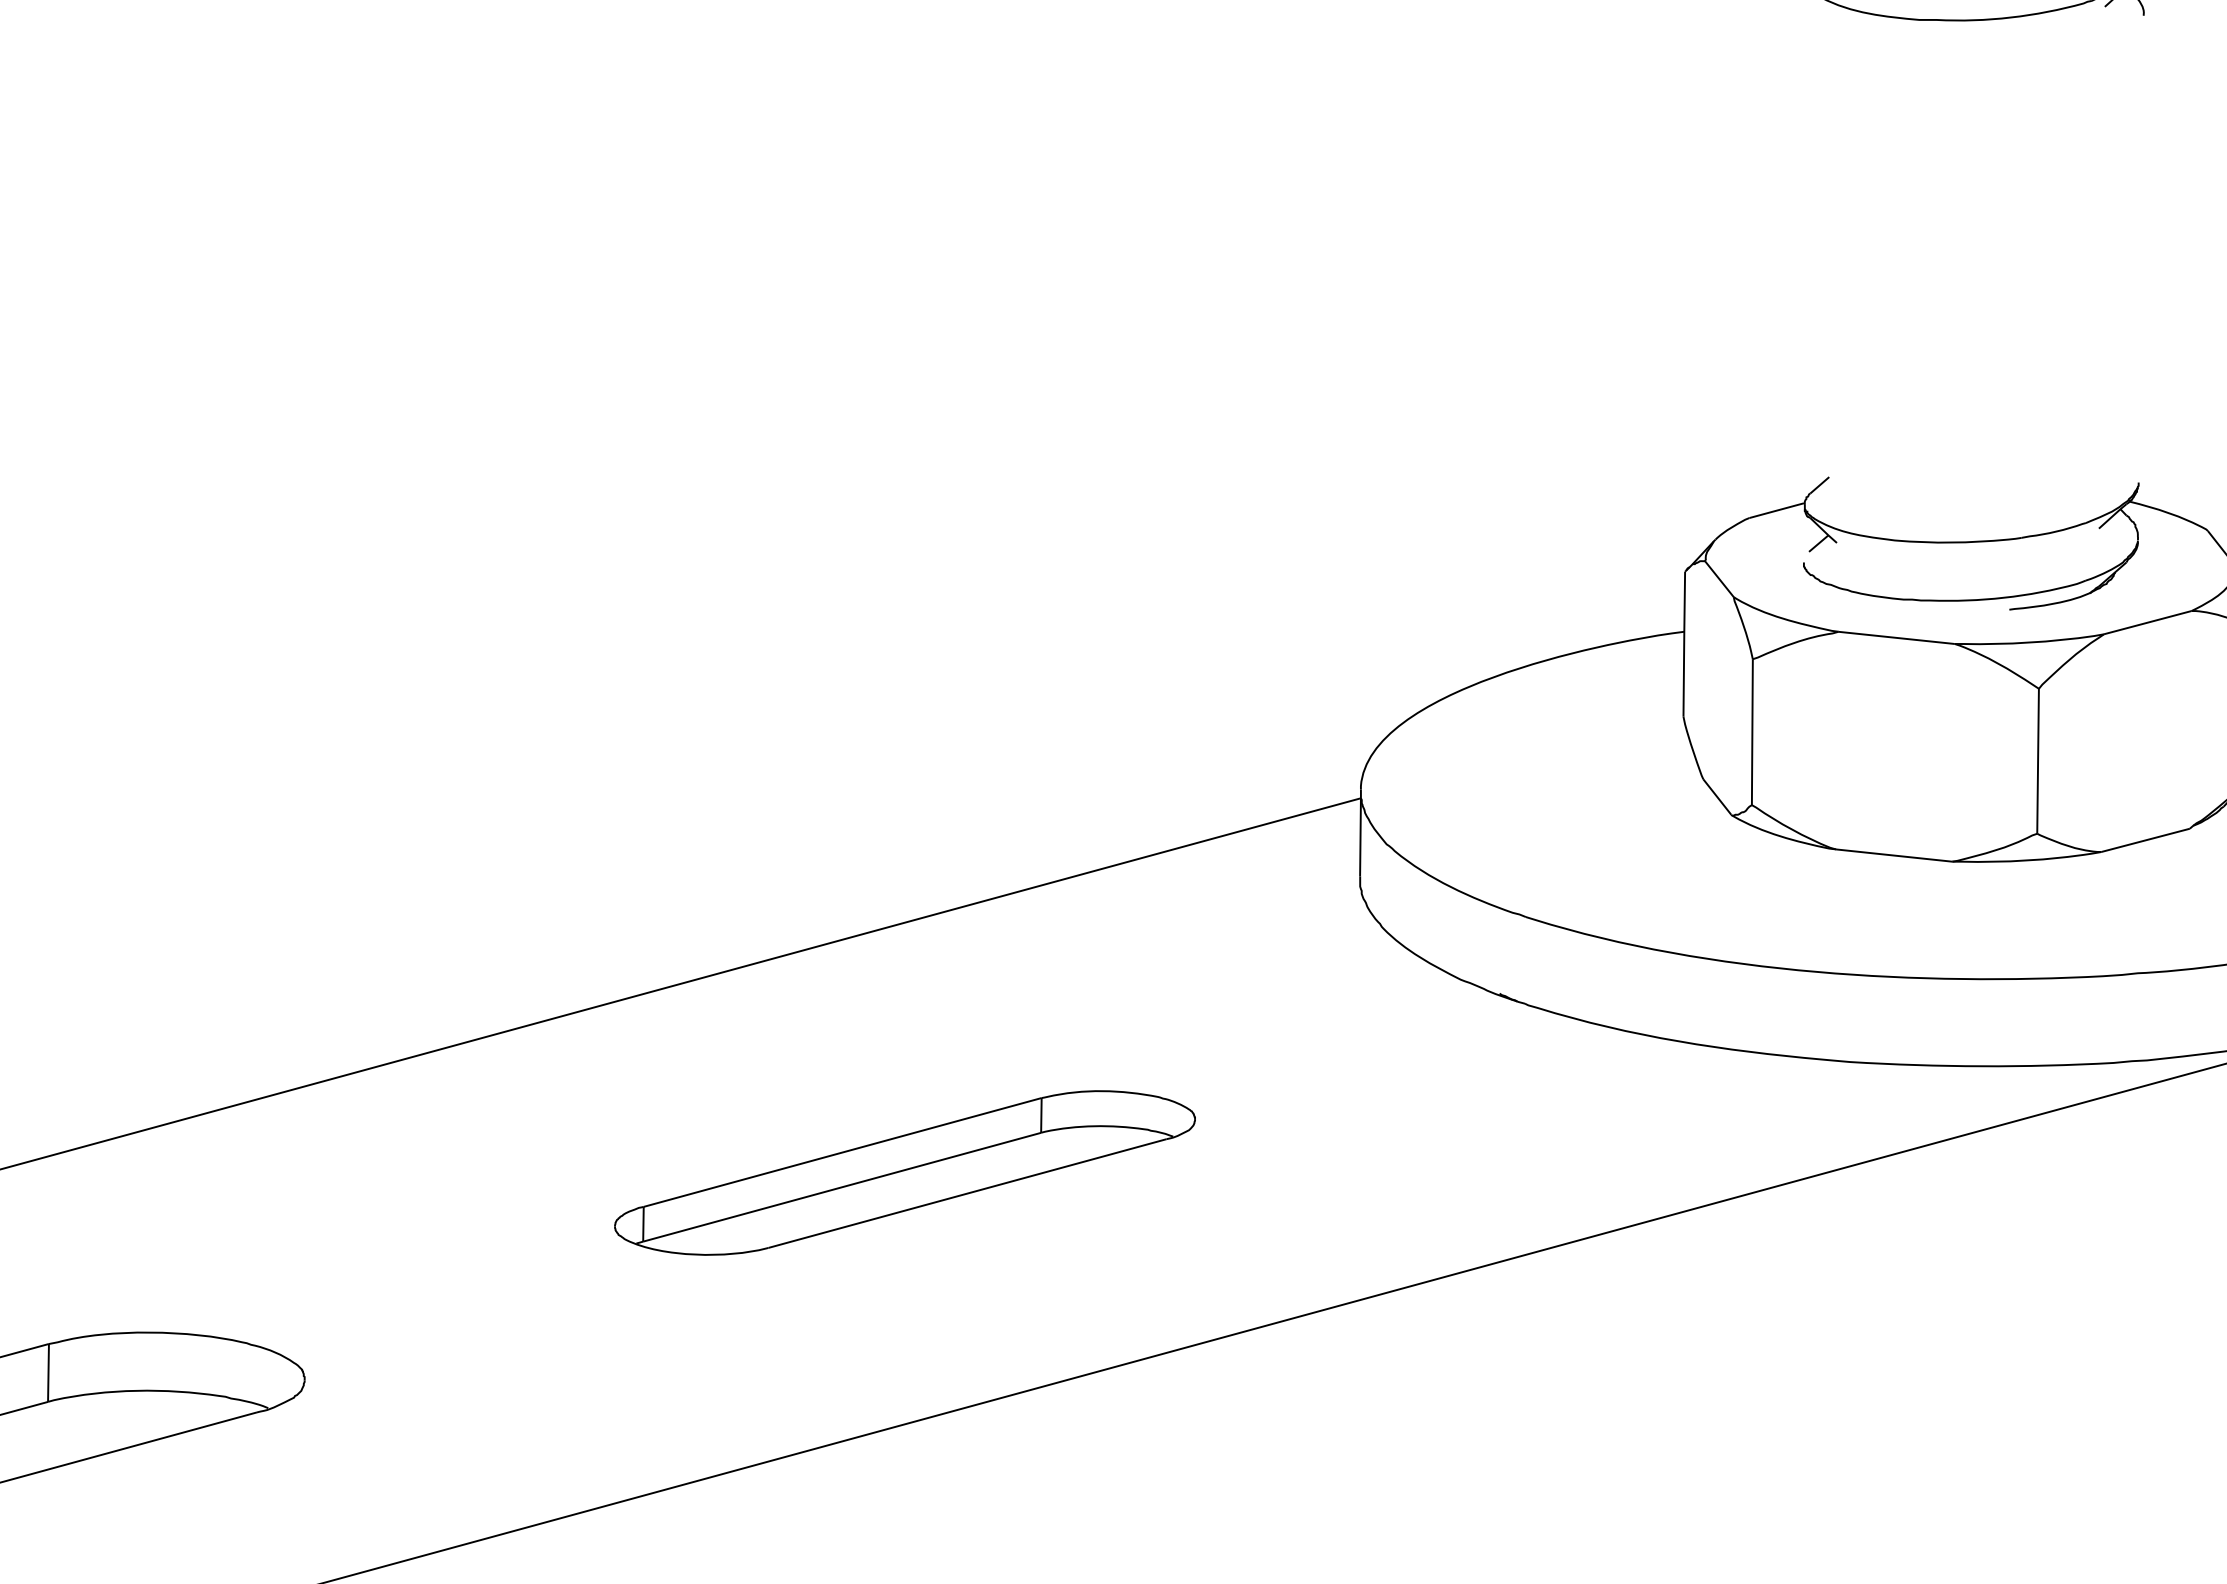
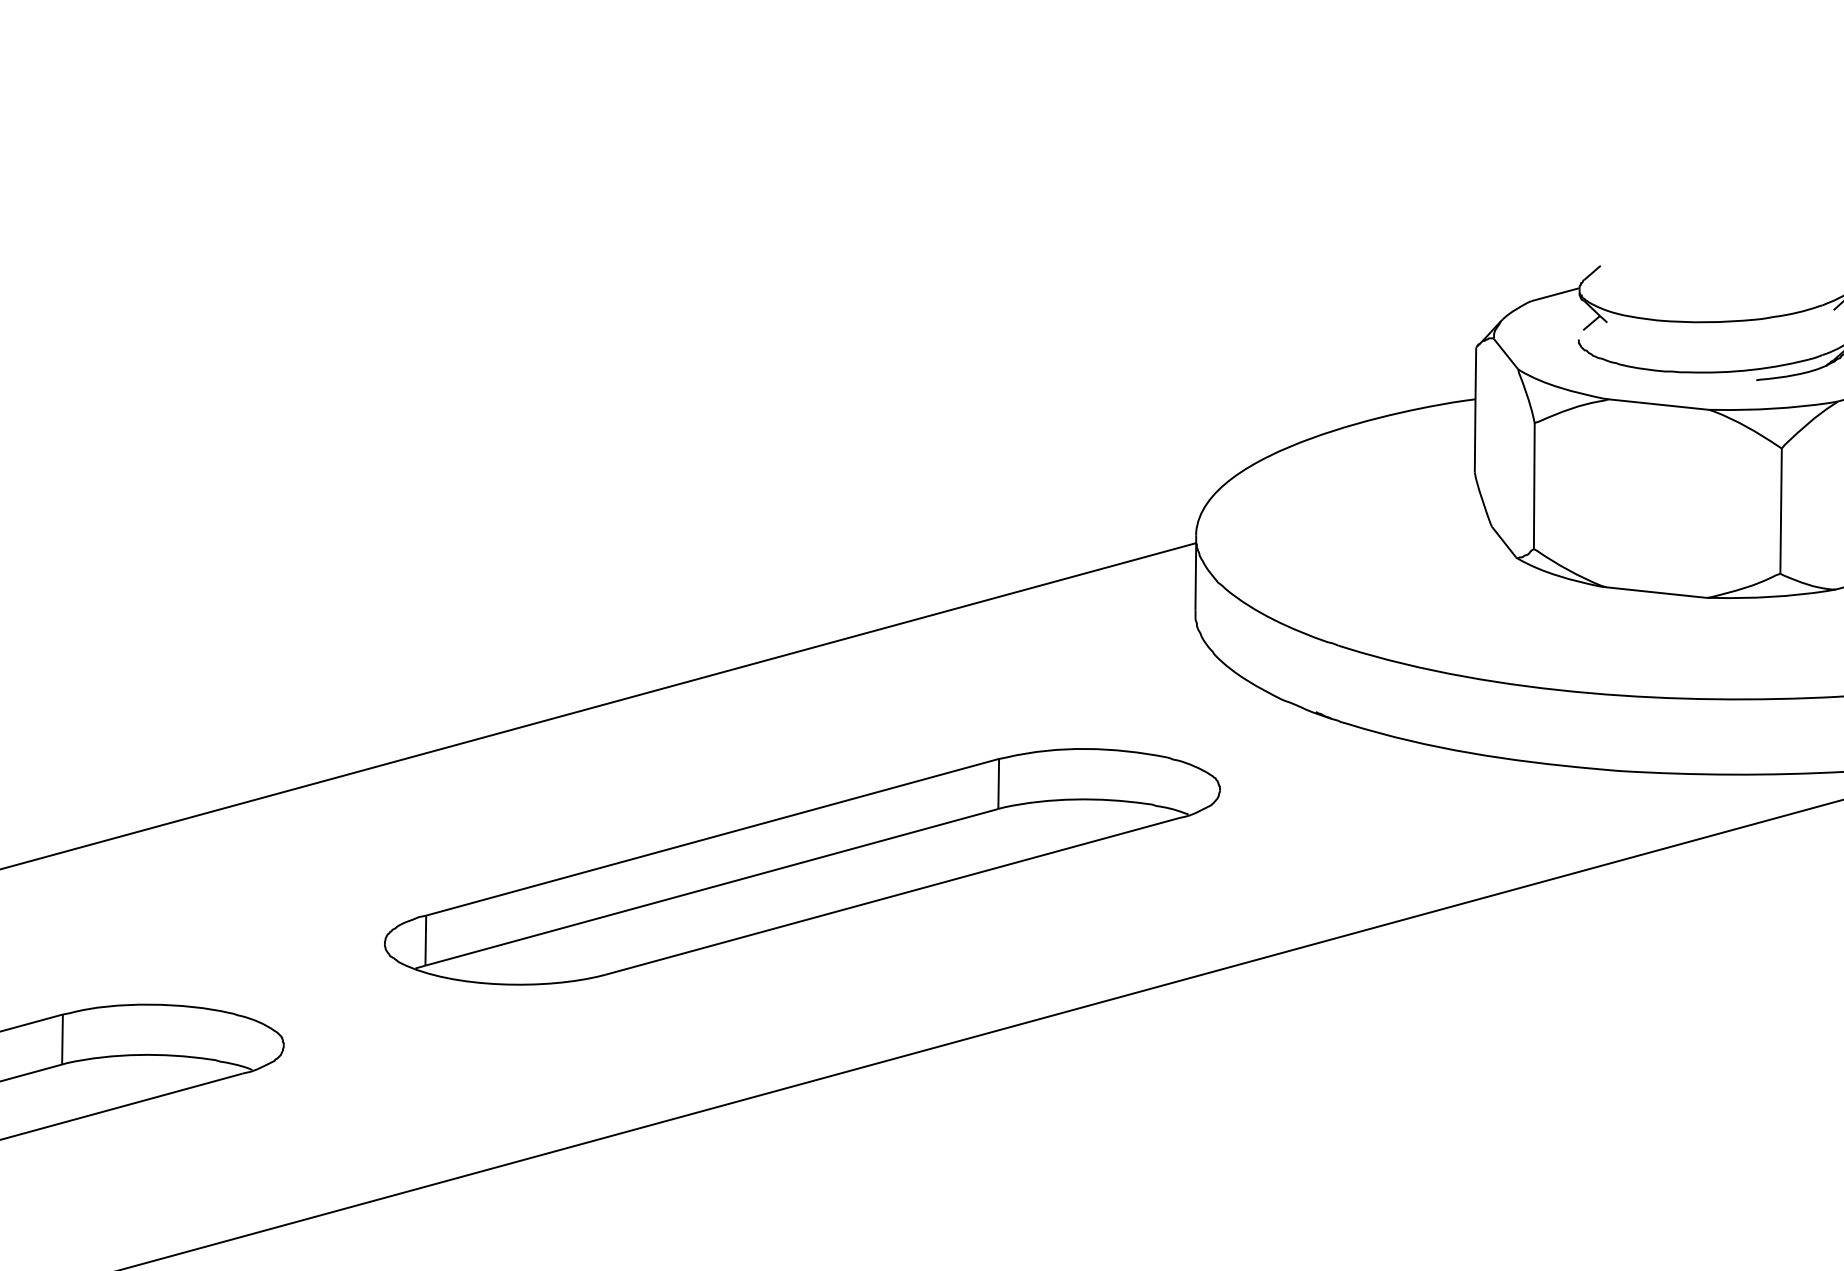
part: (904, 1172) -> (801, 866), size x1.67

